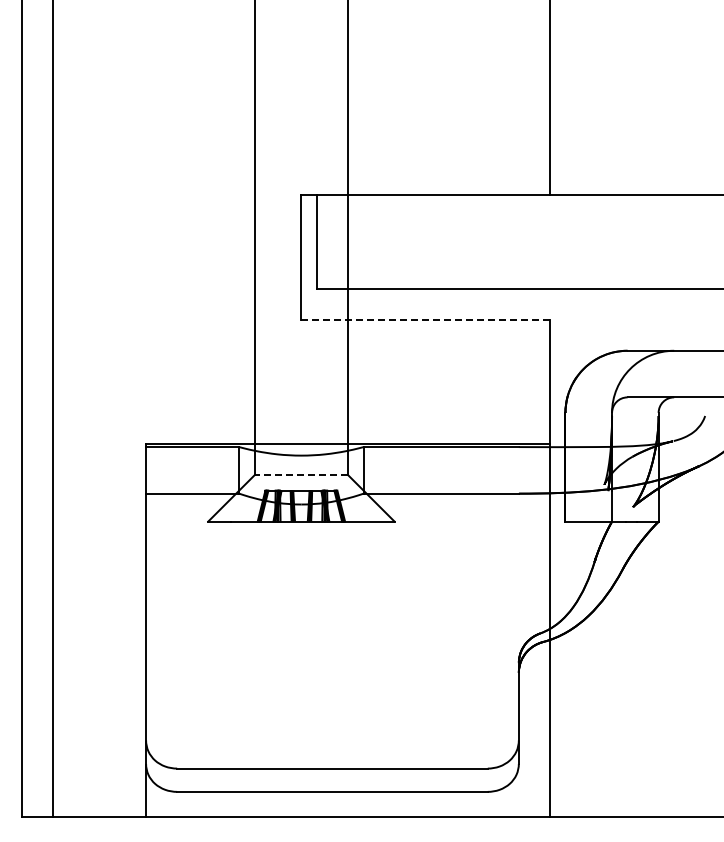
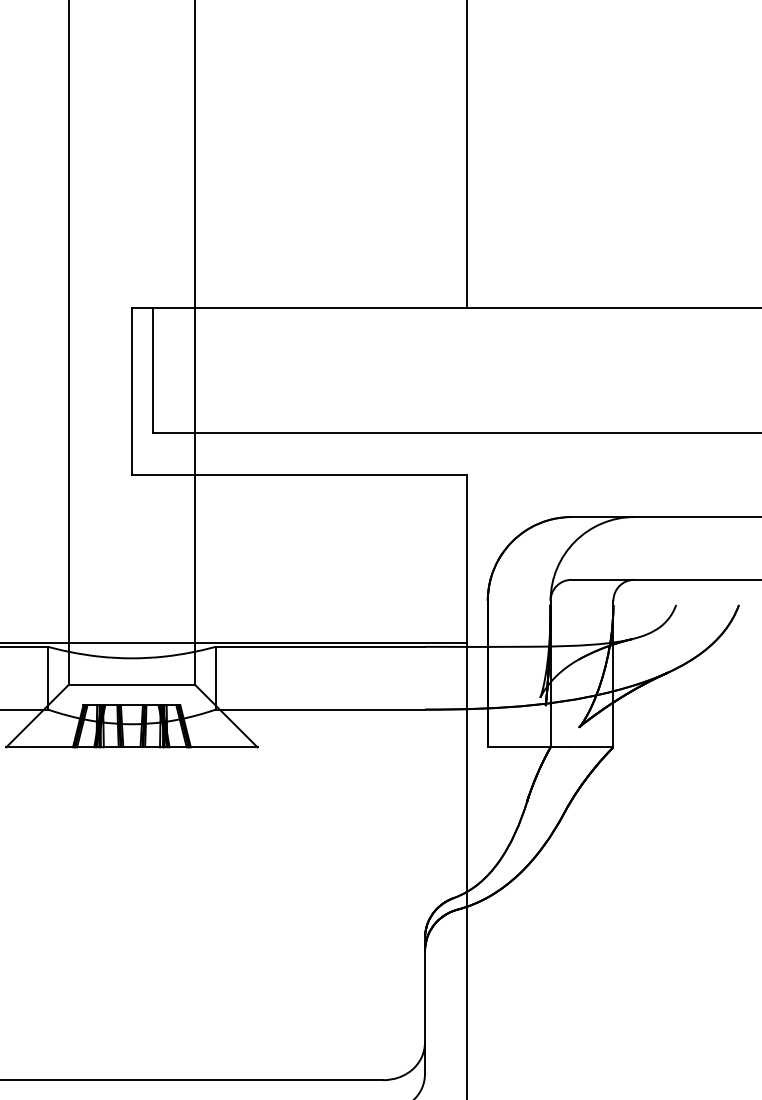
line: (425, 319) -> (299, 474), dashed -> solid
line: (301, 475) -> (132, 685), dashed -> solid

